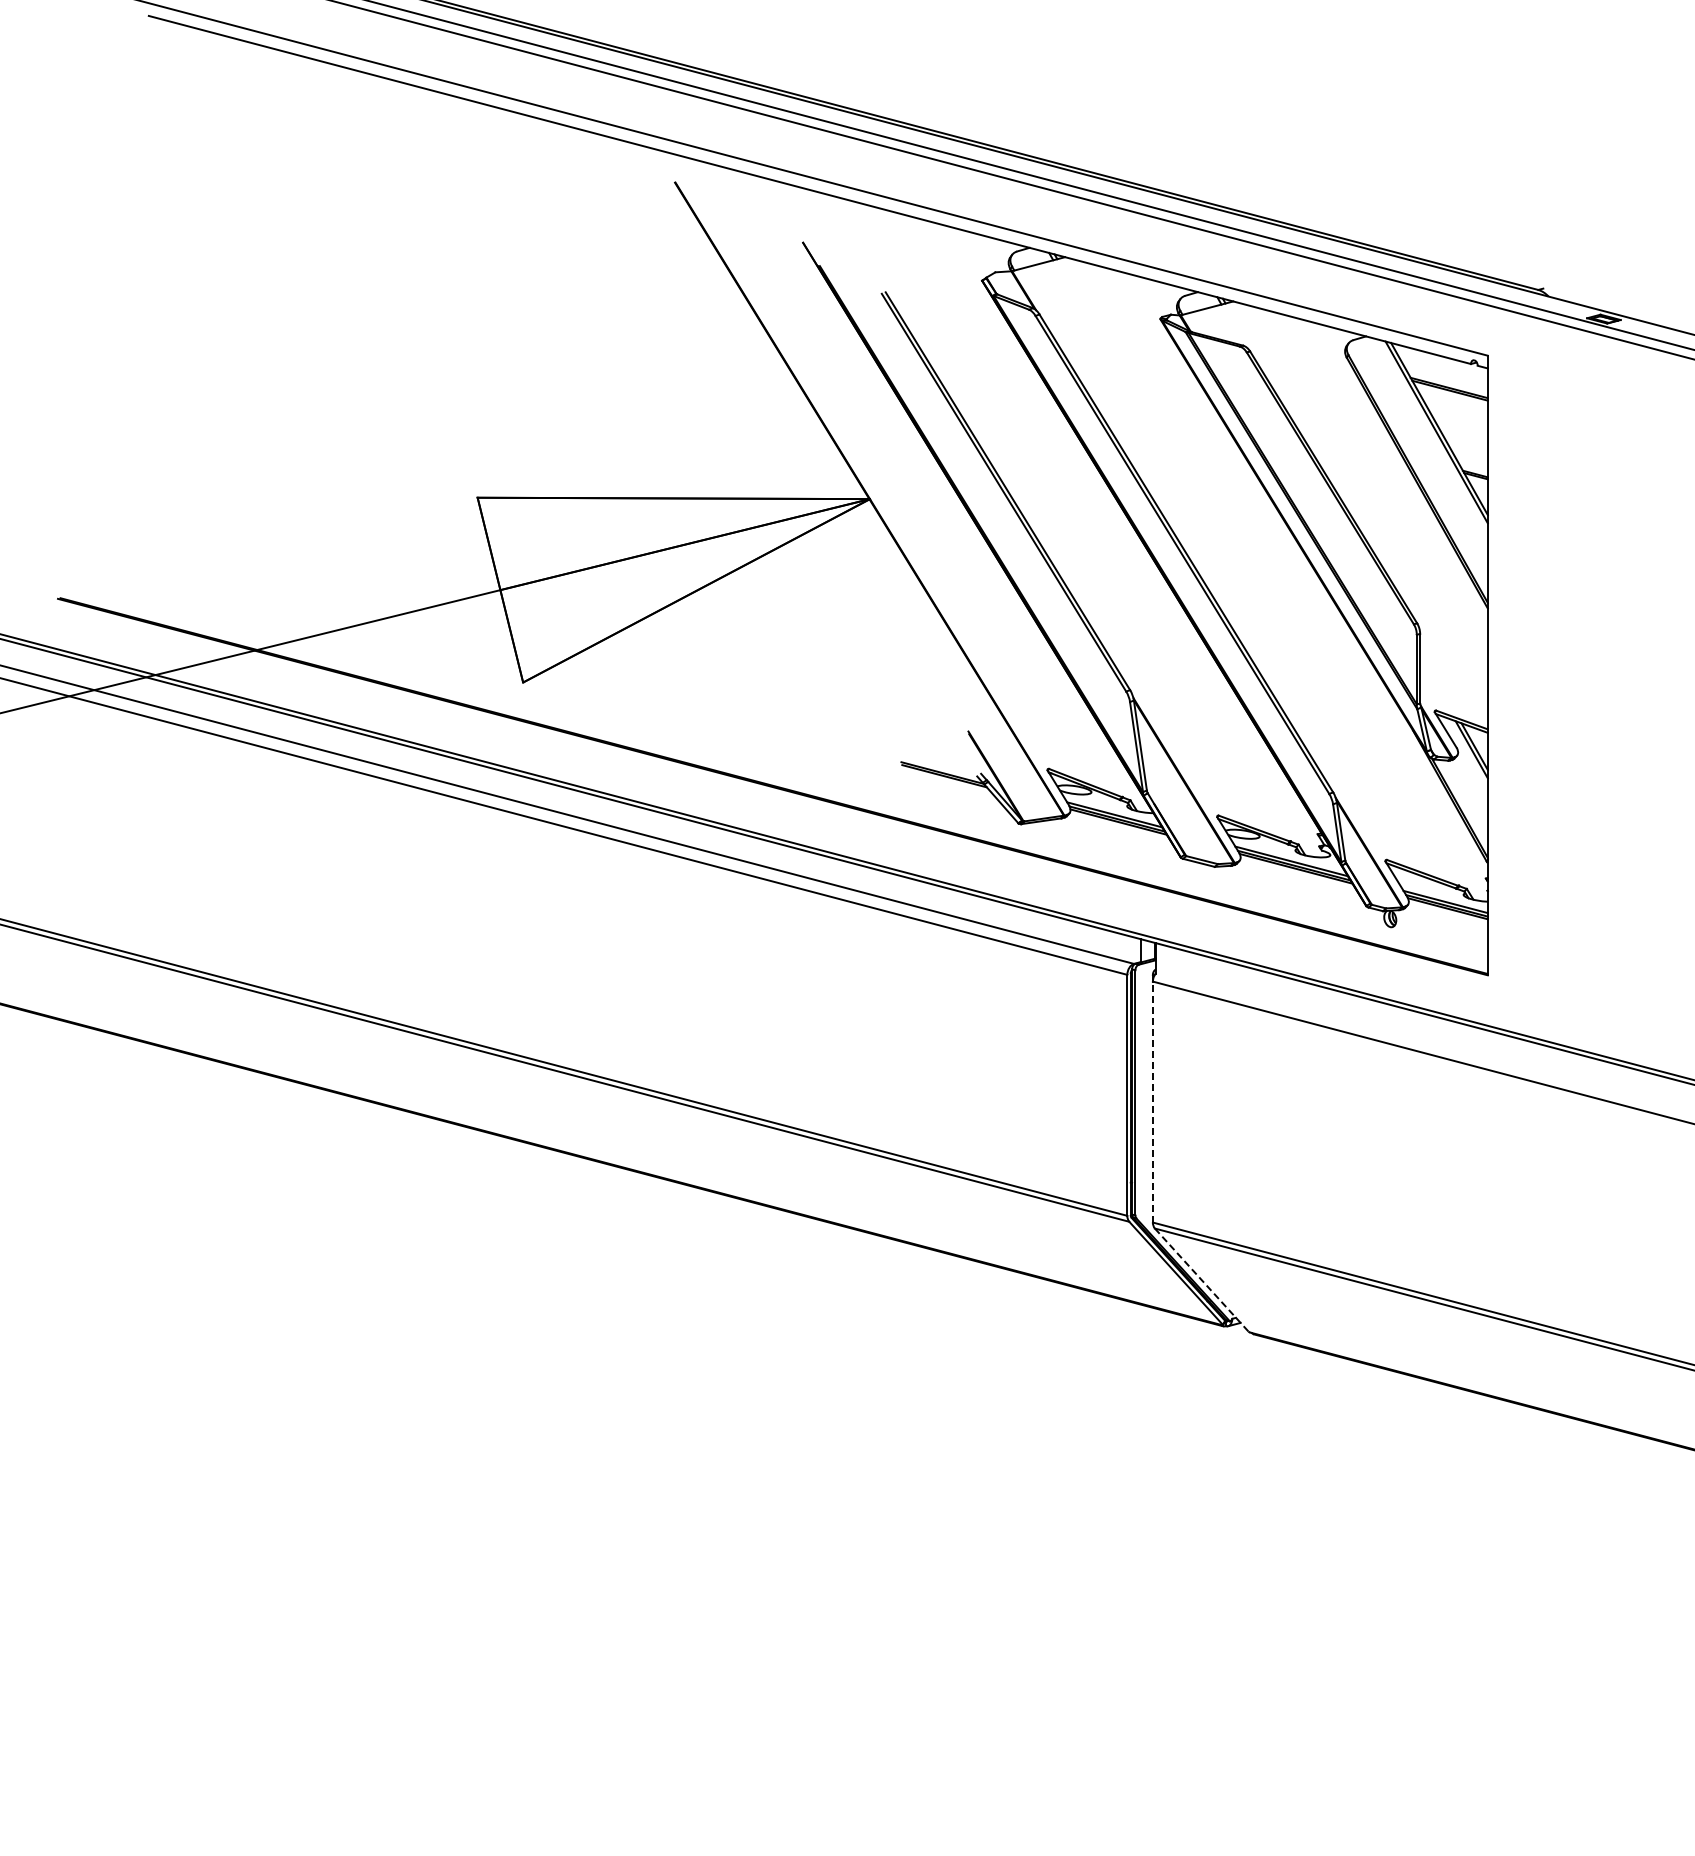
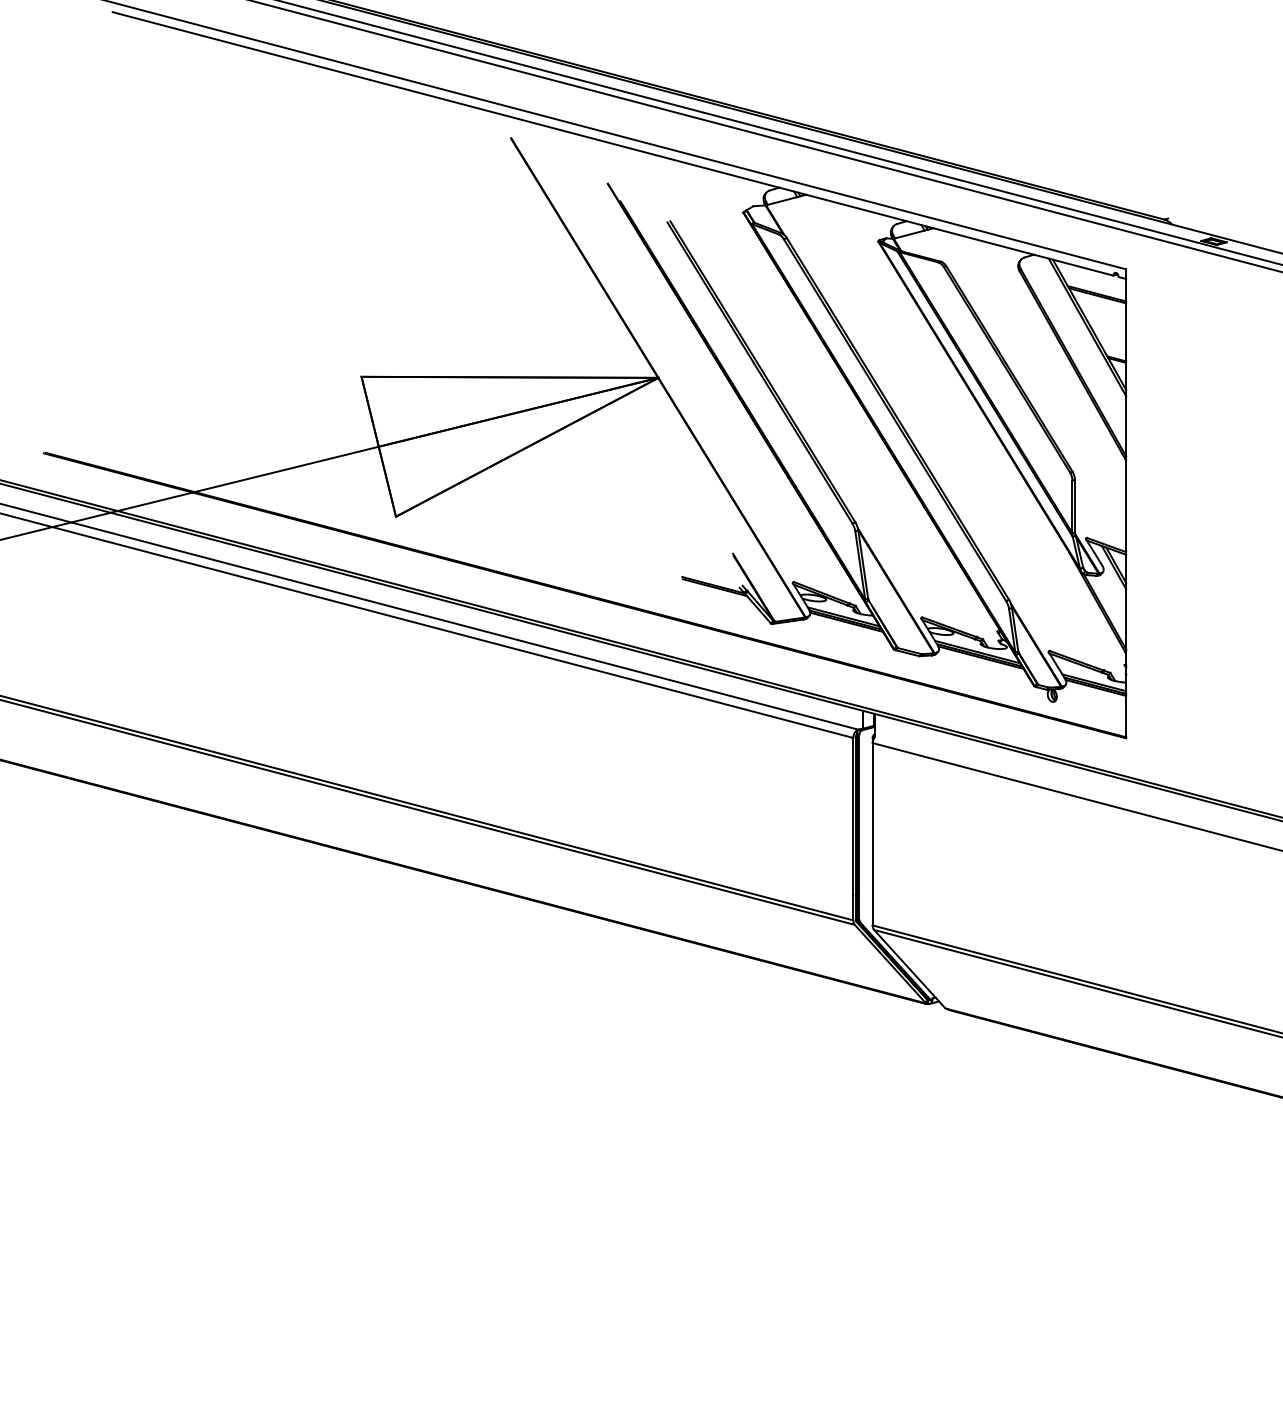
line: (1152, 1101) -> (872, 833), dashed -> solid
line: (1201, 1280) -> (909, 969), dashed -> solid

